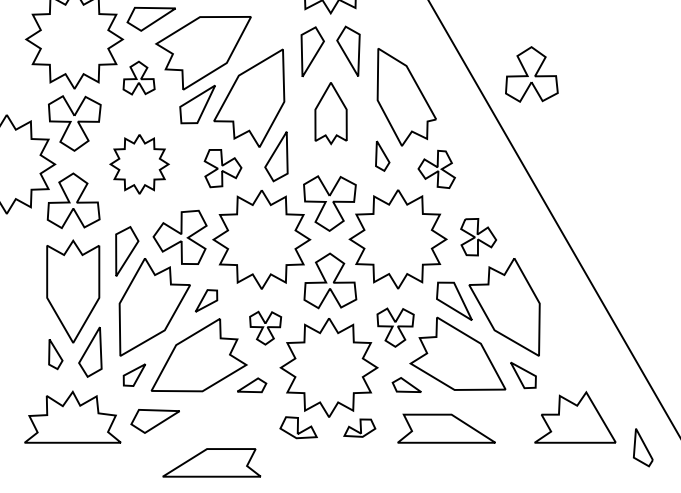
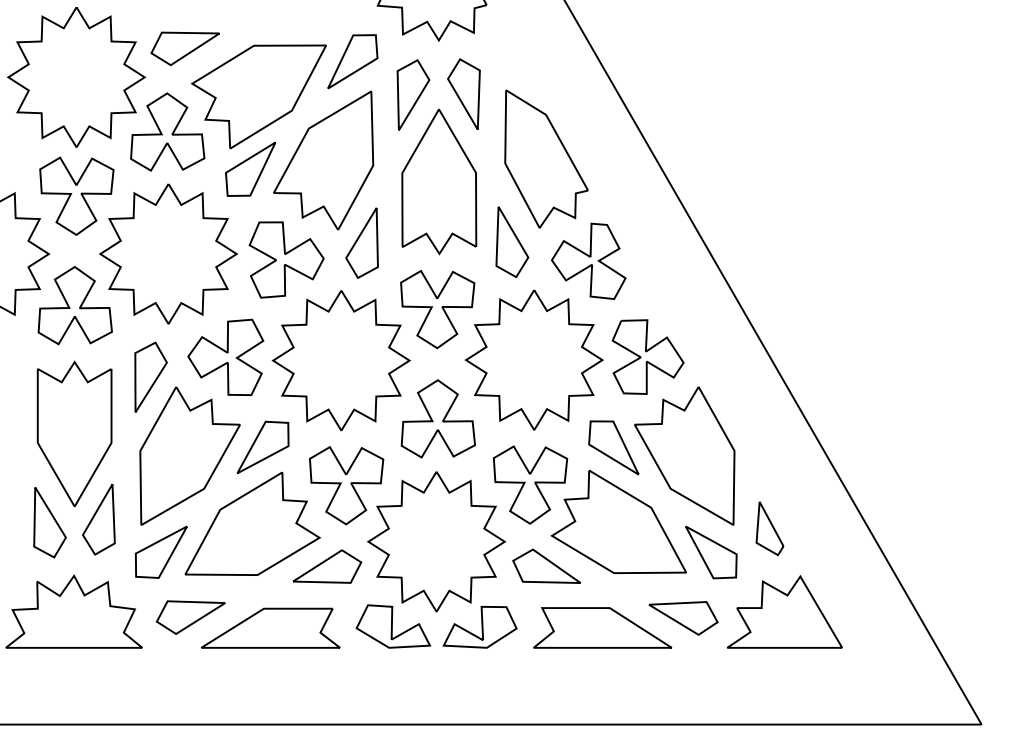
part: (269, 28) -> (352, 61), added
part: (531, 74) -> (722, 126), removed
part: (138, 77) -> (167, 131), size x1.67
part: (331, 113) -> (439, 181), size x1.67
part: (382, 156) -> (512, 242), size x1.67
part: (139, 163) -> (168, 253), size x1.67
part: (223, 168) -> (286, 259), size x1.43
part: (436, 168) -> (588, 260), size x1.43
part: (478, 236) -> (647, 356), size x1.43
part: (206, 300) -> (262, 446), size x1.67
part: (395, 327) -> (530, 484), size x1.43
part: (265, 328) -> (346, 485), size x1.67
part: (55, 354) -> (49, 522), size x1.67
part: (134, 374) -> (161, 551), size x1.67
part: (523, 375) -> (711, 552), size x1.43
part: (406, 384) -> (546, 565), size x1.67
part: (251, 385) -> (327, 566), size x1.67
part: (503, 422) -> (683, 618), added
part: (298, 427) -> (393, 626), size x1.43
part: (359, 427) -> (479, 626), size x1.67
part: (642, 447) -> (769, 528), moved
part: (211, 462) -> (270, 627), moved

